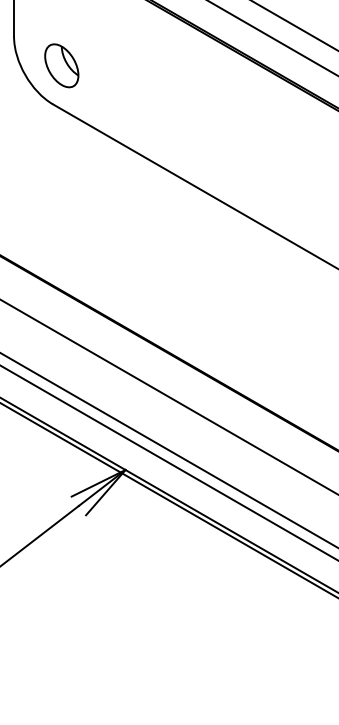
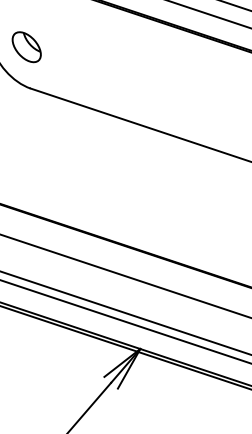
part: (61, 65) -> (26, 47), moved

